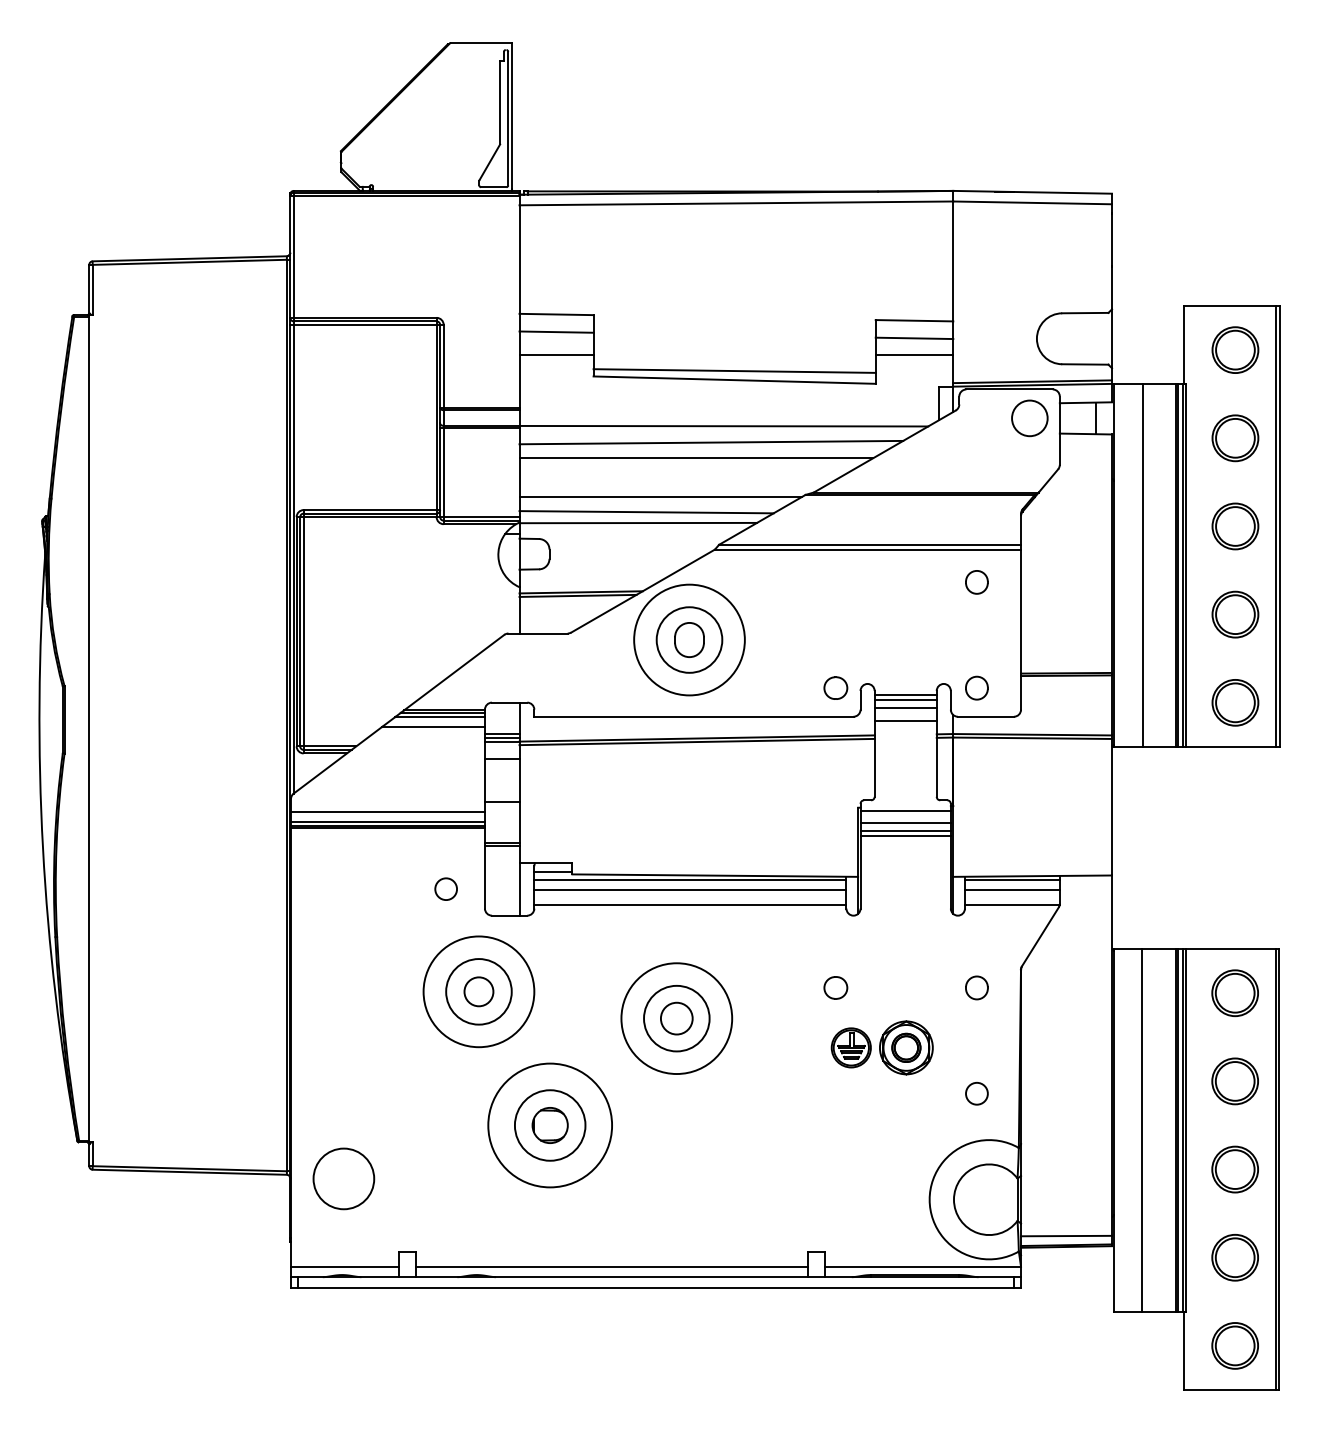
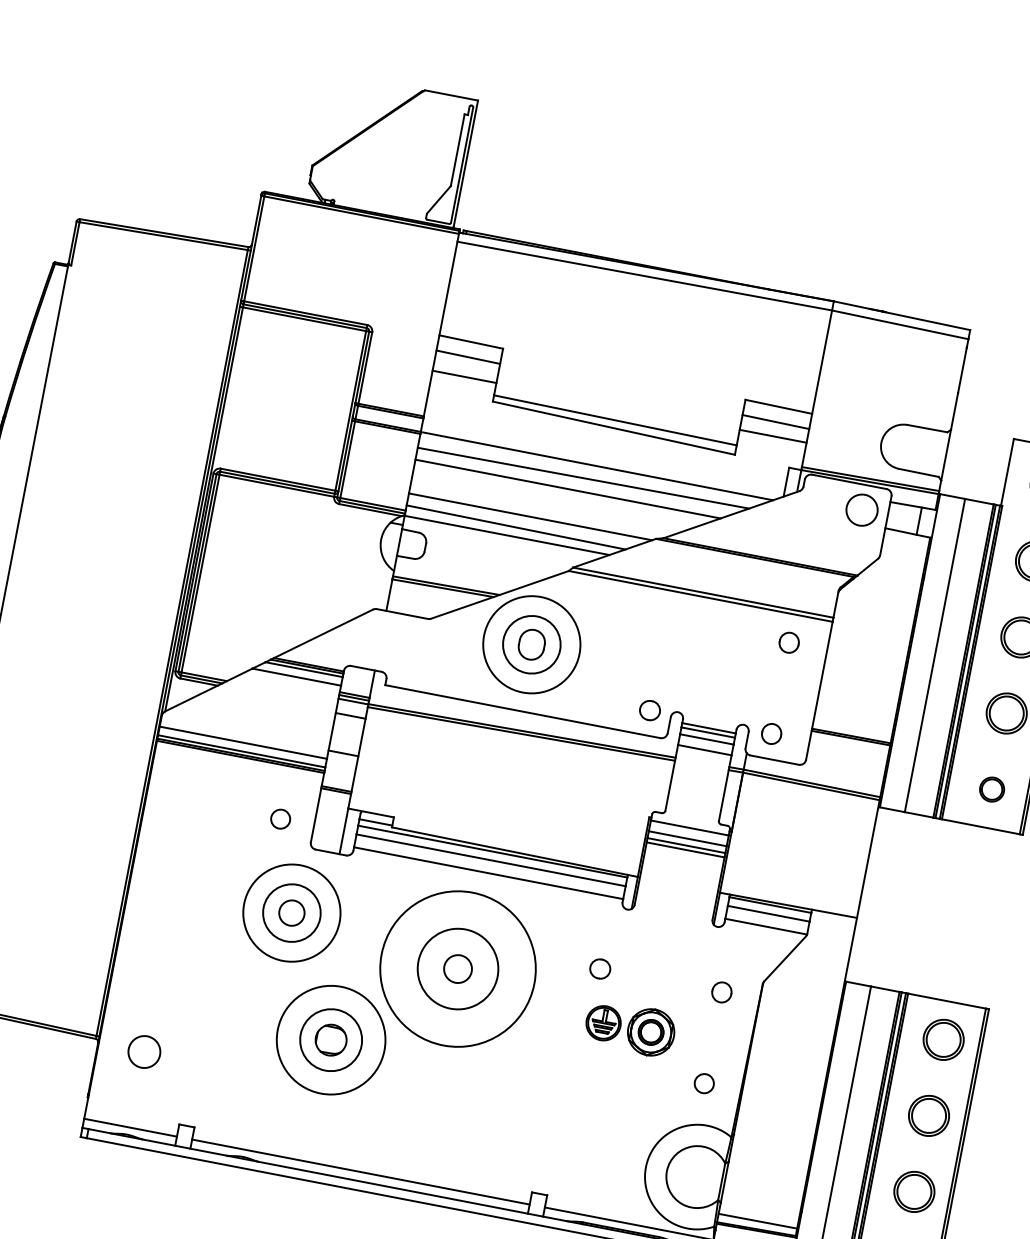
part: (1235, 702) -> (992, 789), size x0.6
circle: (676, 1018) -> (457, 968), size x1.4
circle: (676, 1018) -> (457, 968), size x1.6
circle: (343, 1178) -> (144, 1051), size x0.6

